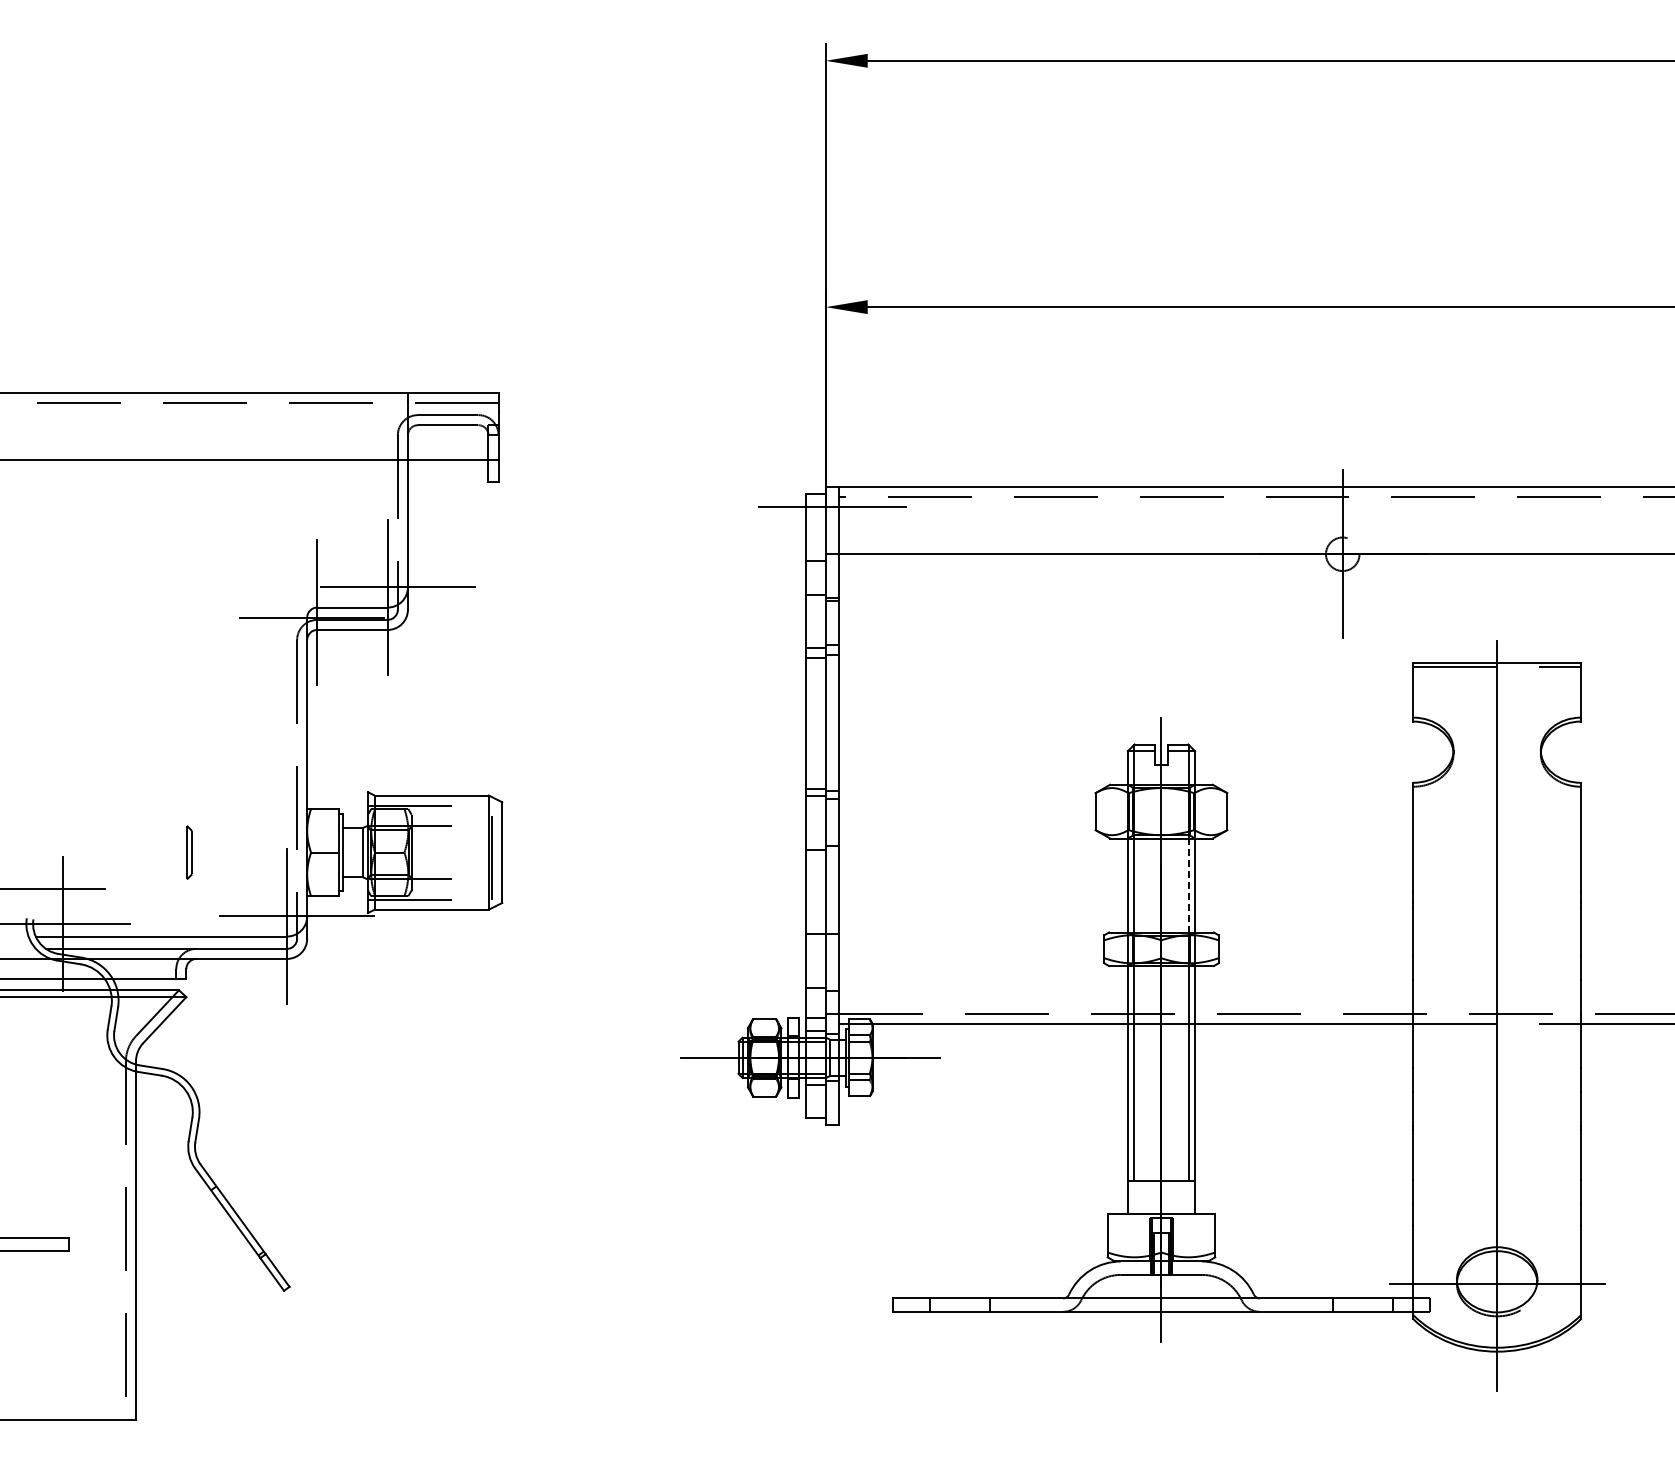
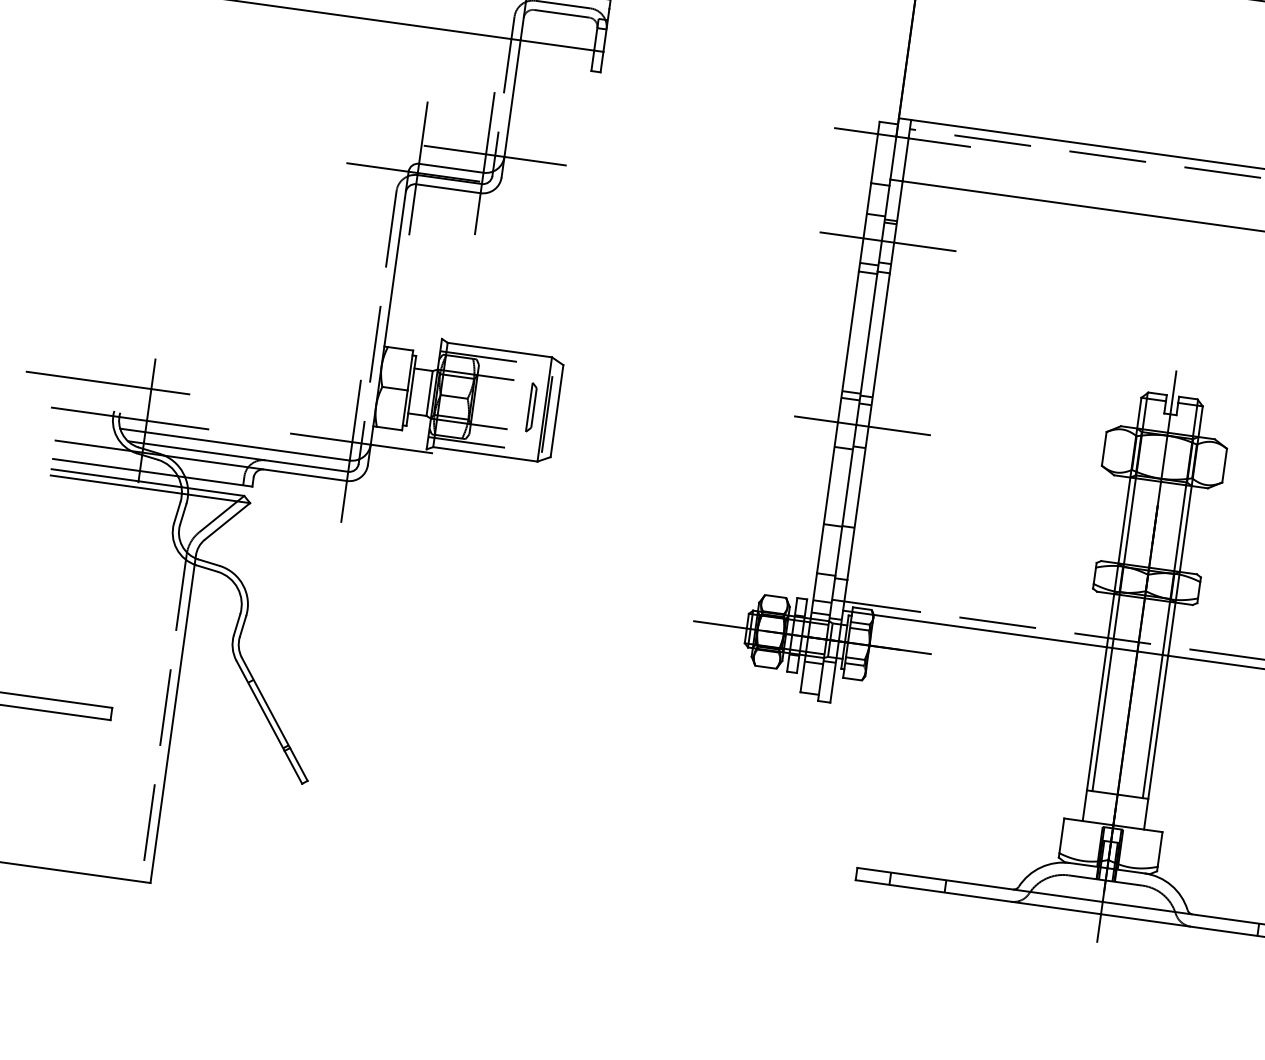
line: (832, 621) -> (888, 241), added
line: (832, 822) -> (862, 425), added
part: (189, 852) -> (531, 407), moved
line: (1189, 885) -> (1180, 528), dashed -> solid

